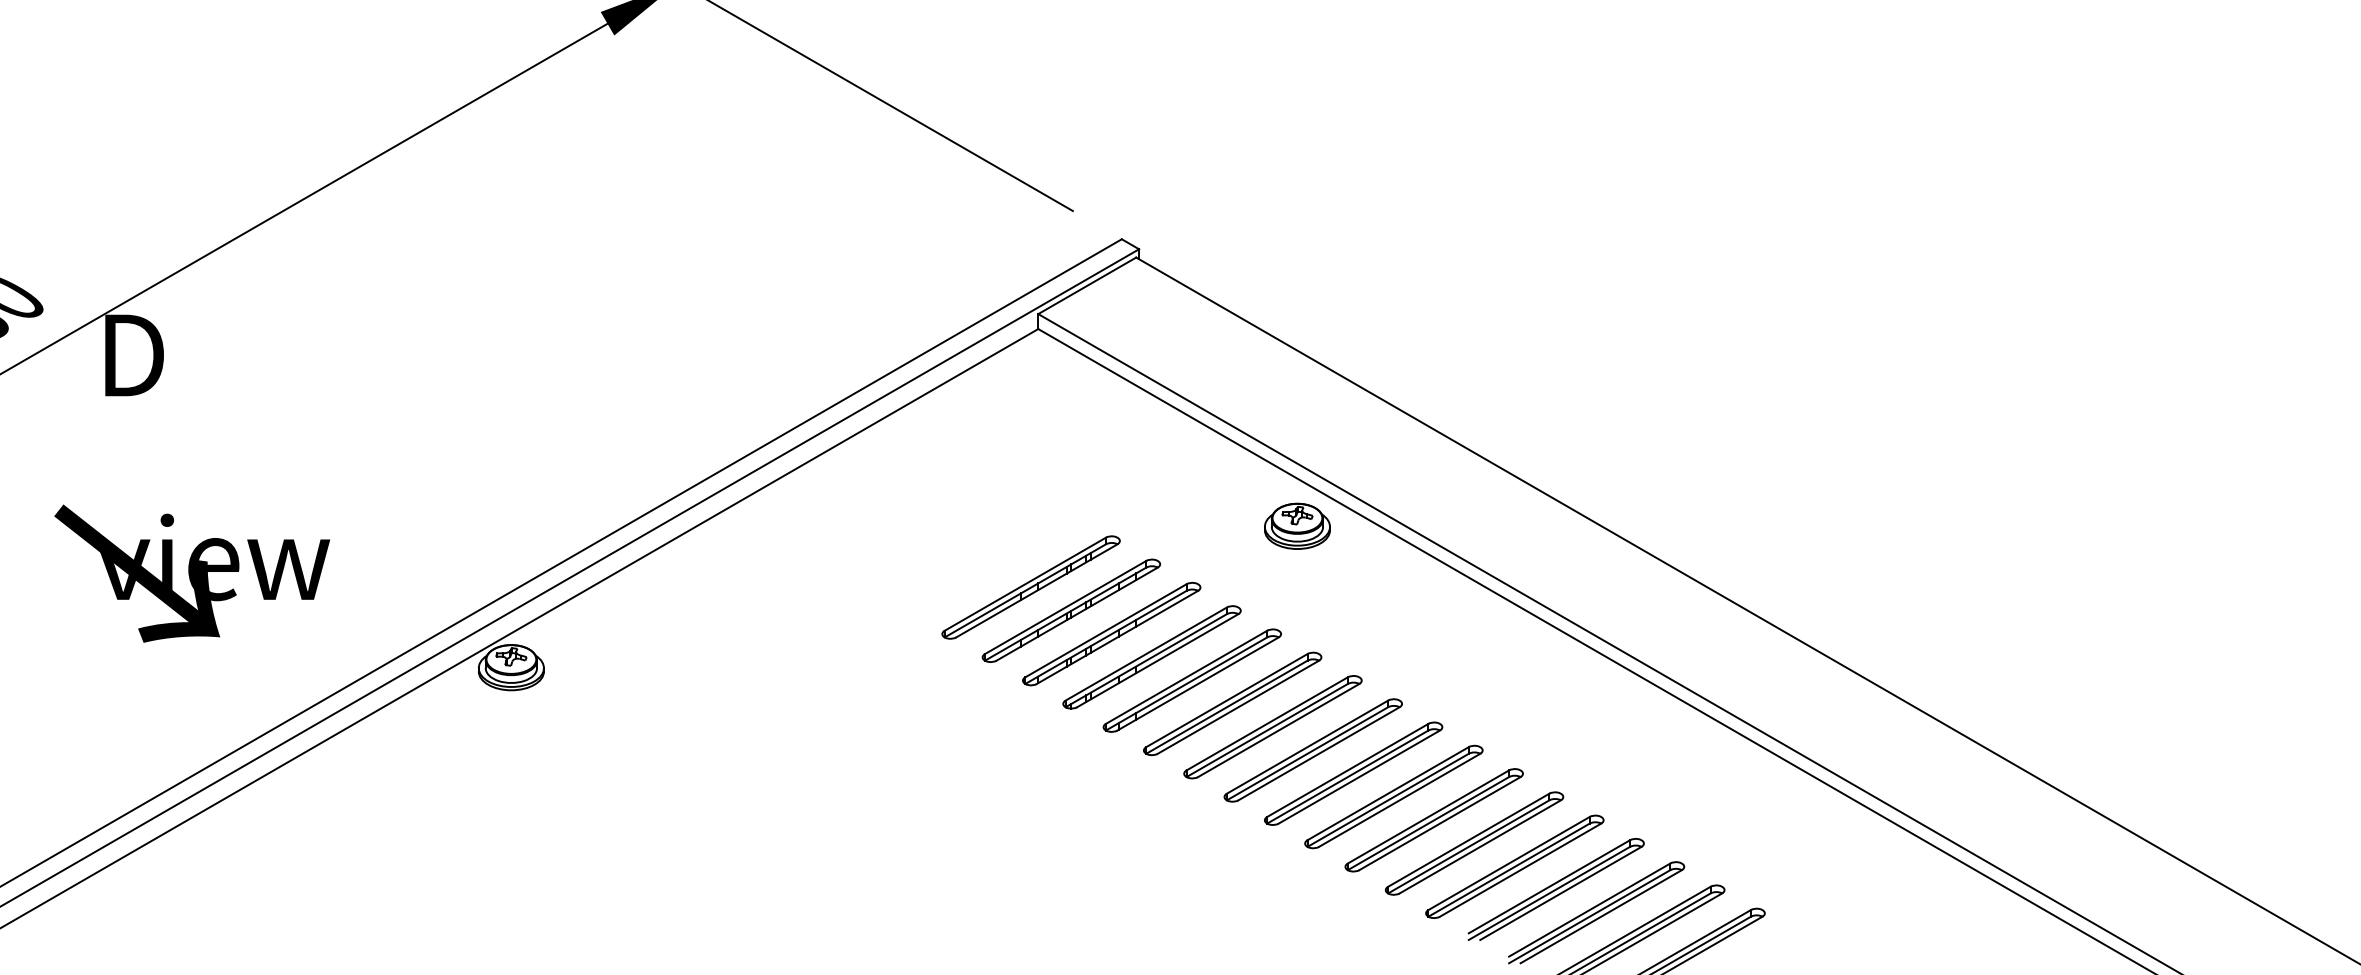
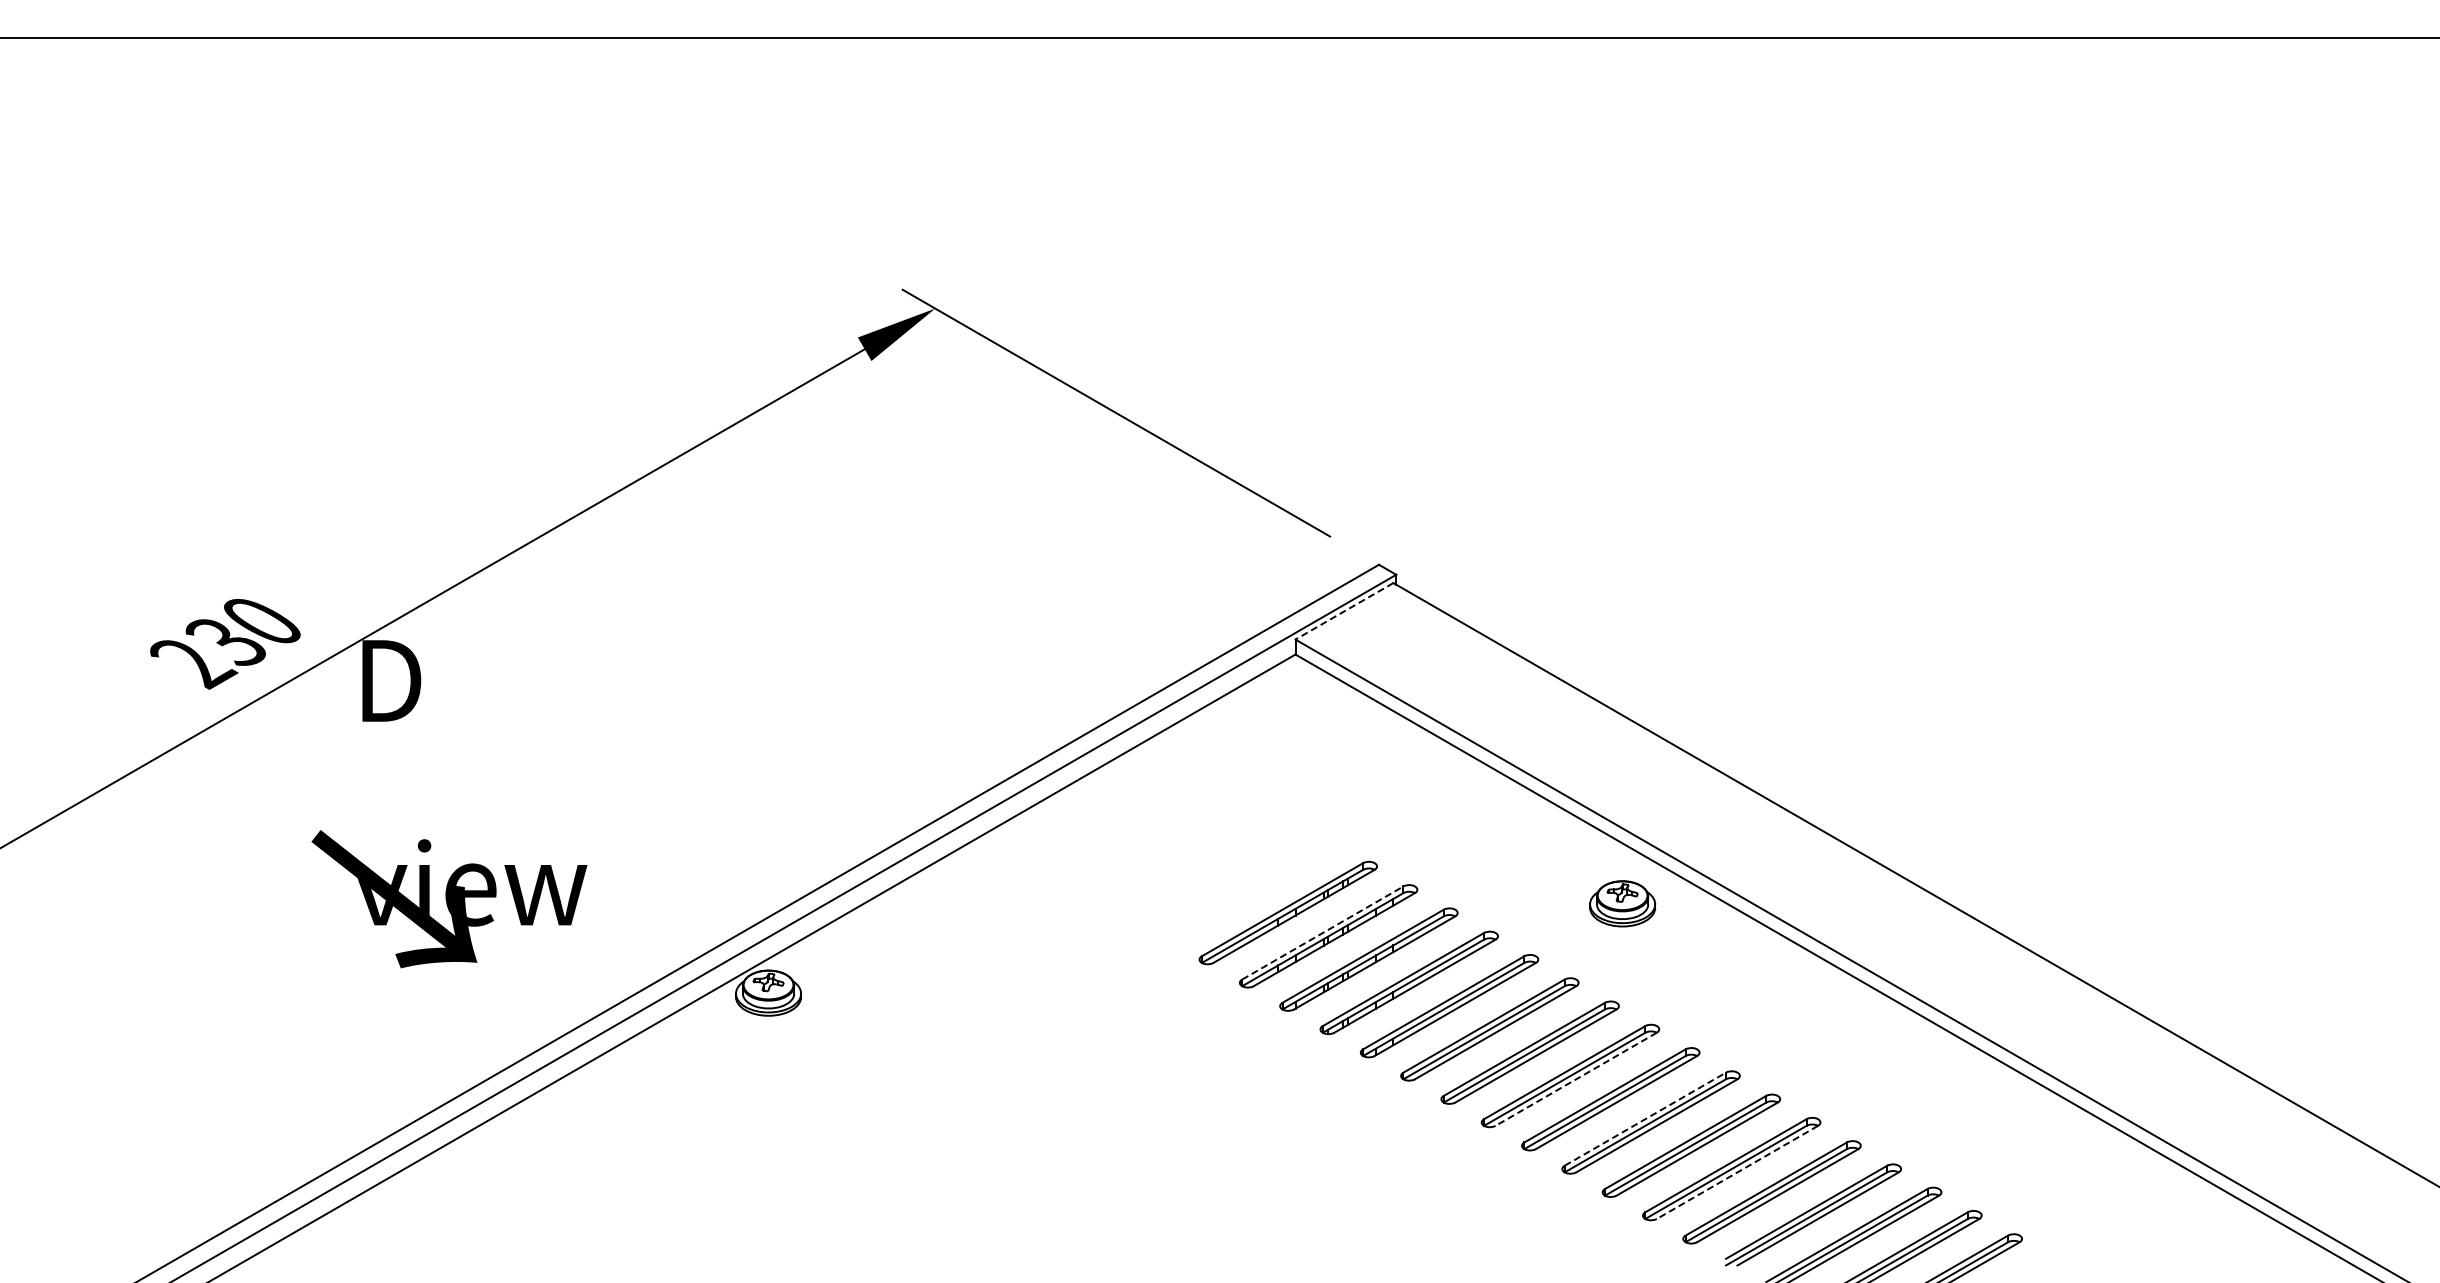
line: (1087, 286) -> (1344, 611), solid -> dashed
part: (1297, 526) -> (1622, 903), moved
line: (1066, 607) -> (1323, 932), solid -> dashed
line: (1318, 754) -> (1575, 1079), solid -> dashed
line: (1388, 793) -> (1645, 1118), solid -> dashed
line: (1480, 847) -> (1737, 1172), solid -> dashed

